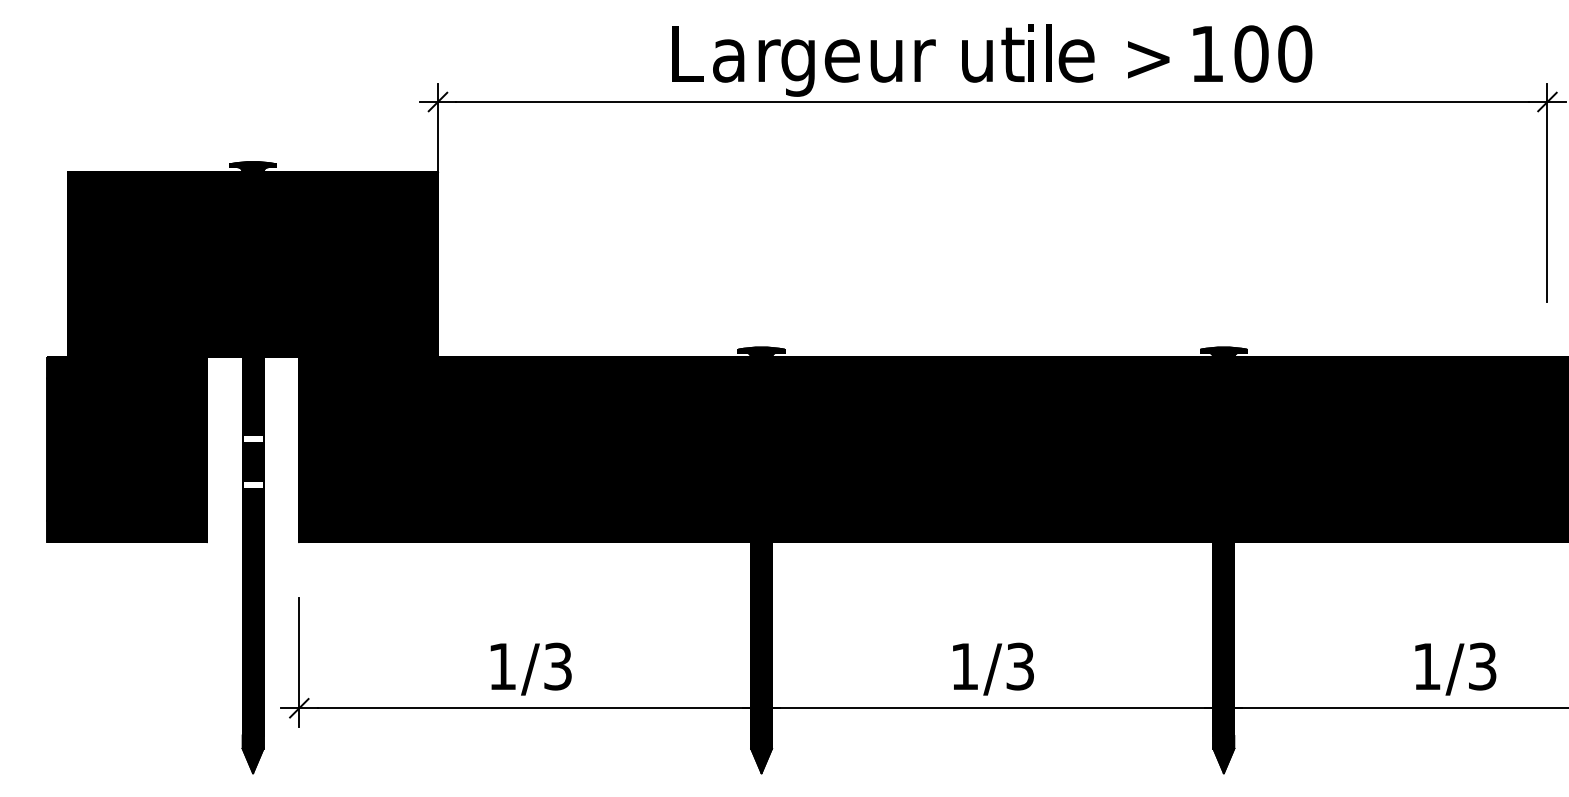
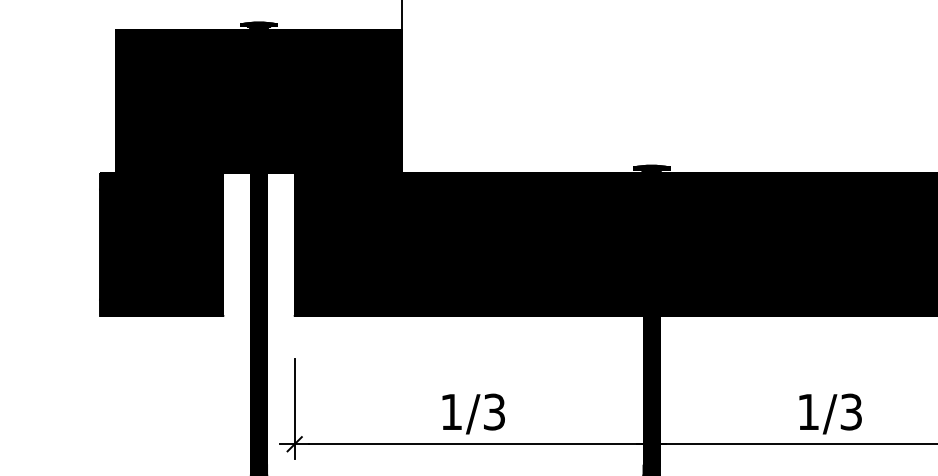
fill: (252, 438) -> (258, 235), added
fill: (252, 484) -> (258, 271), added

